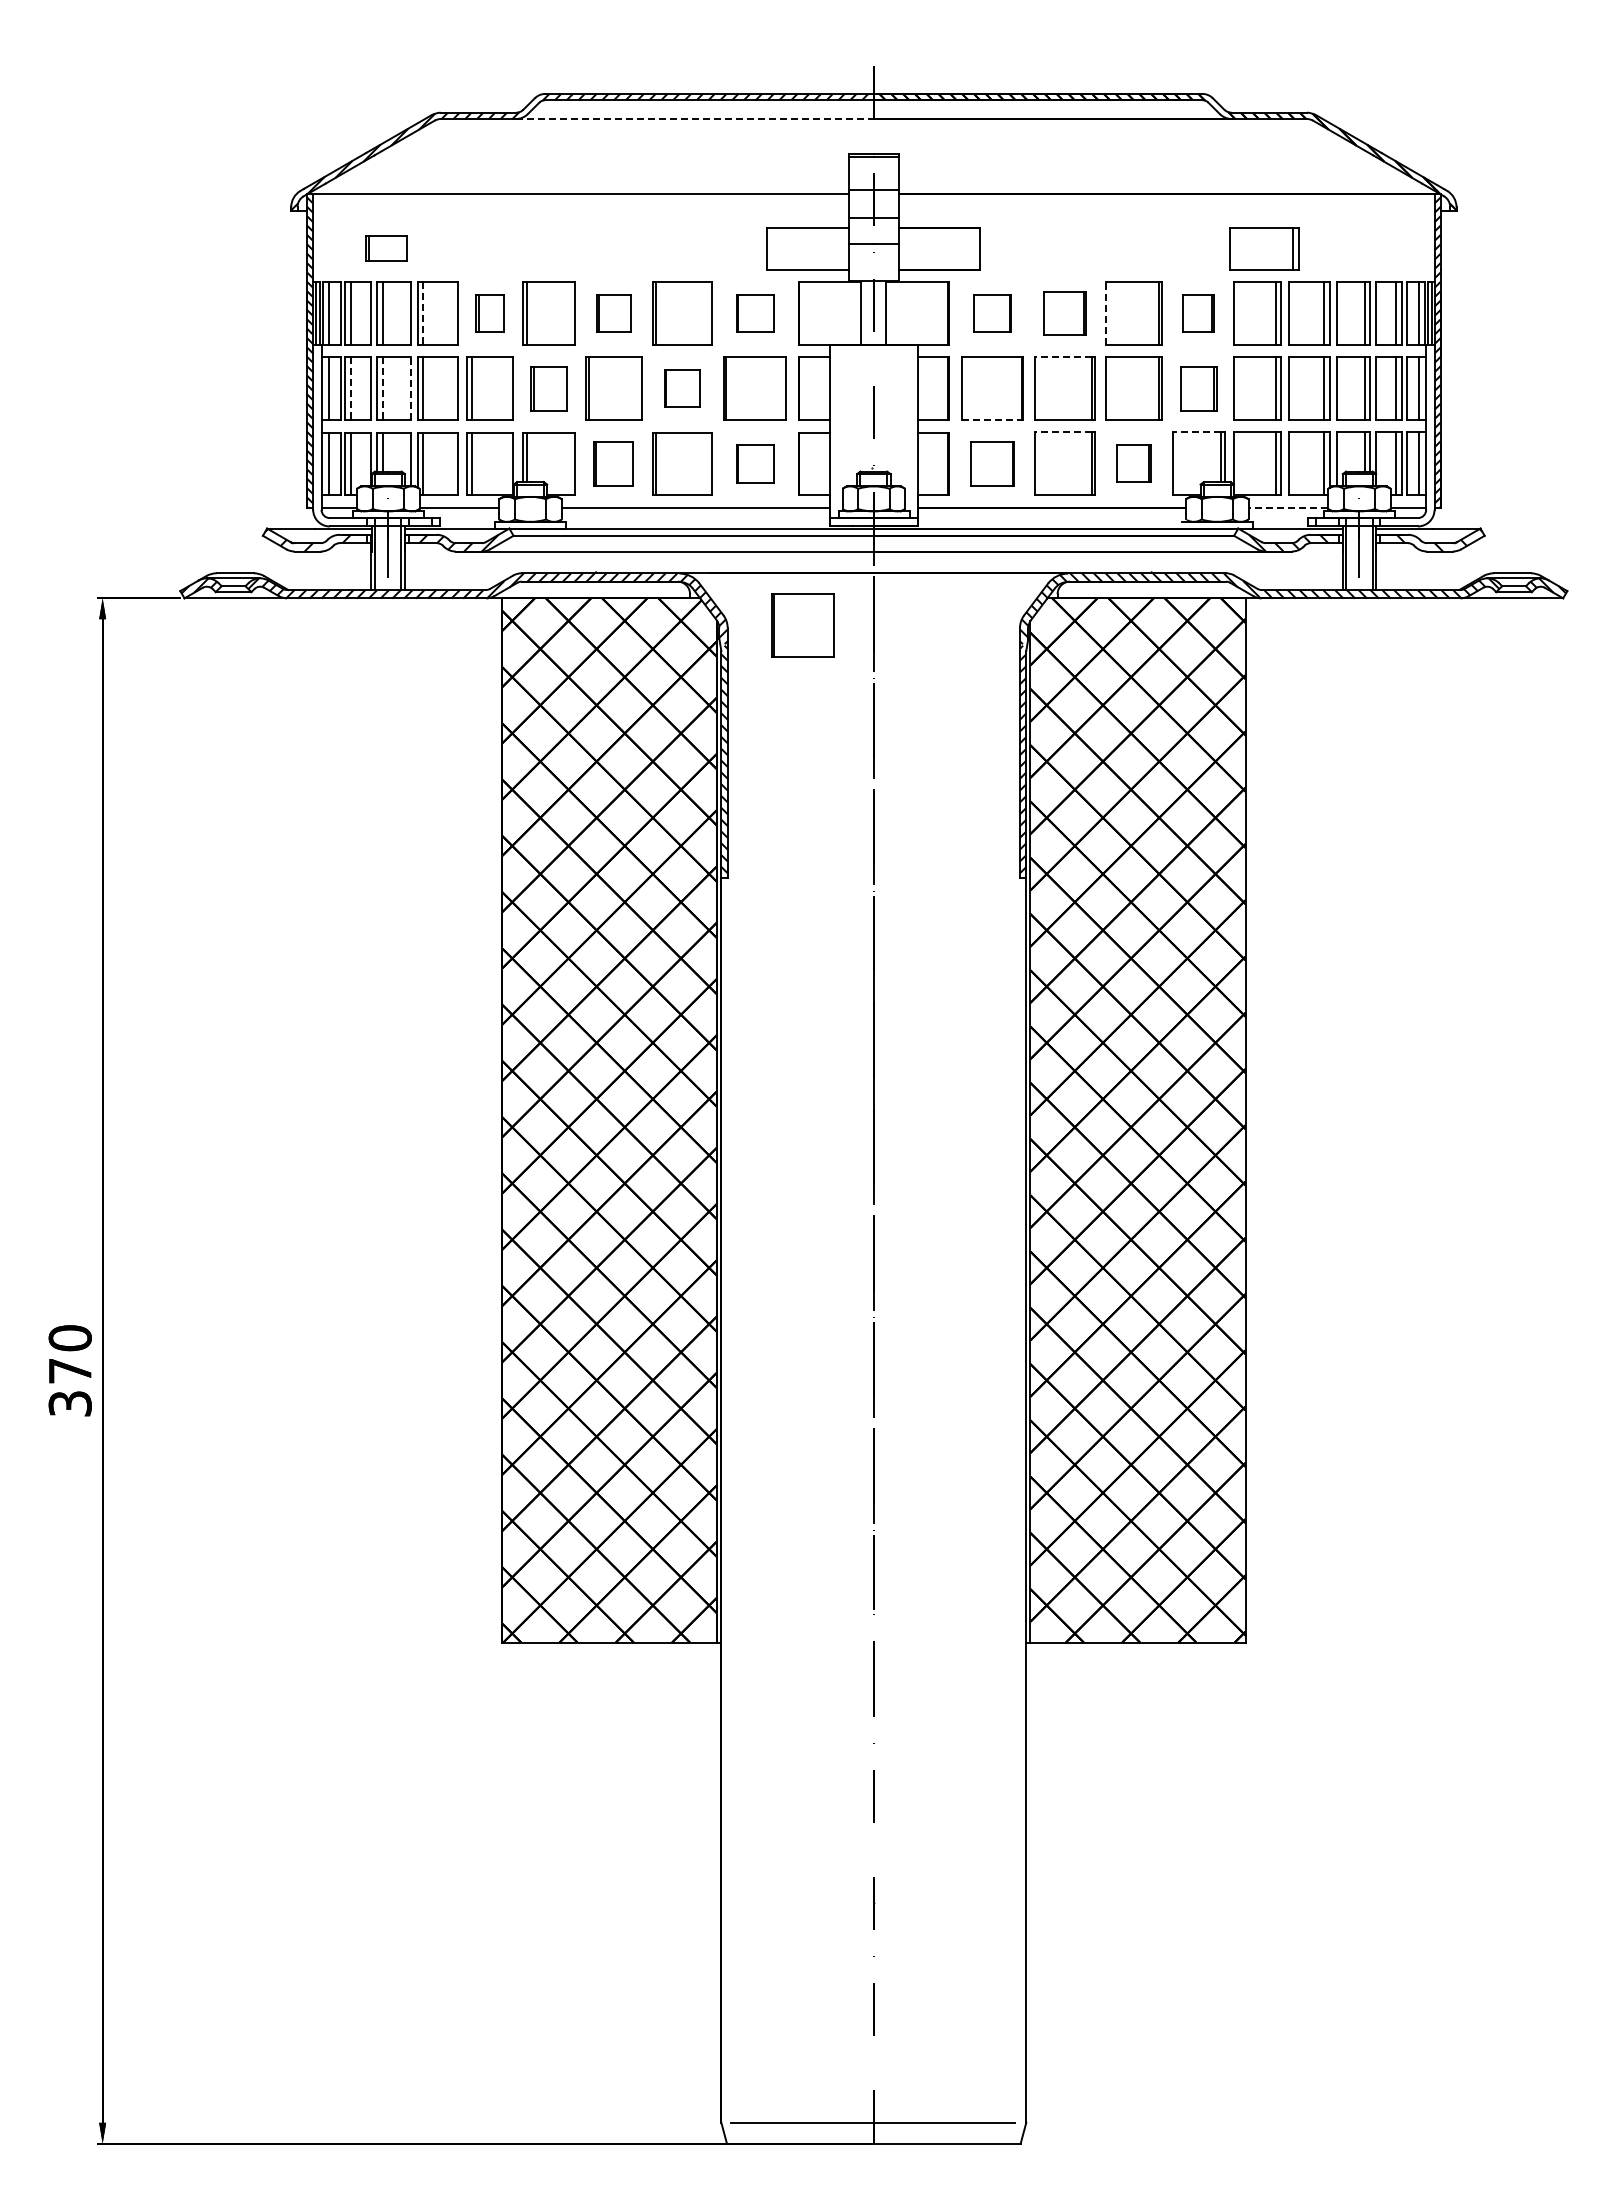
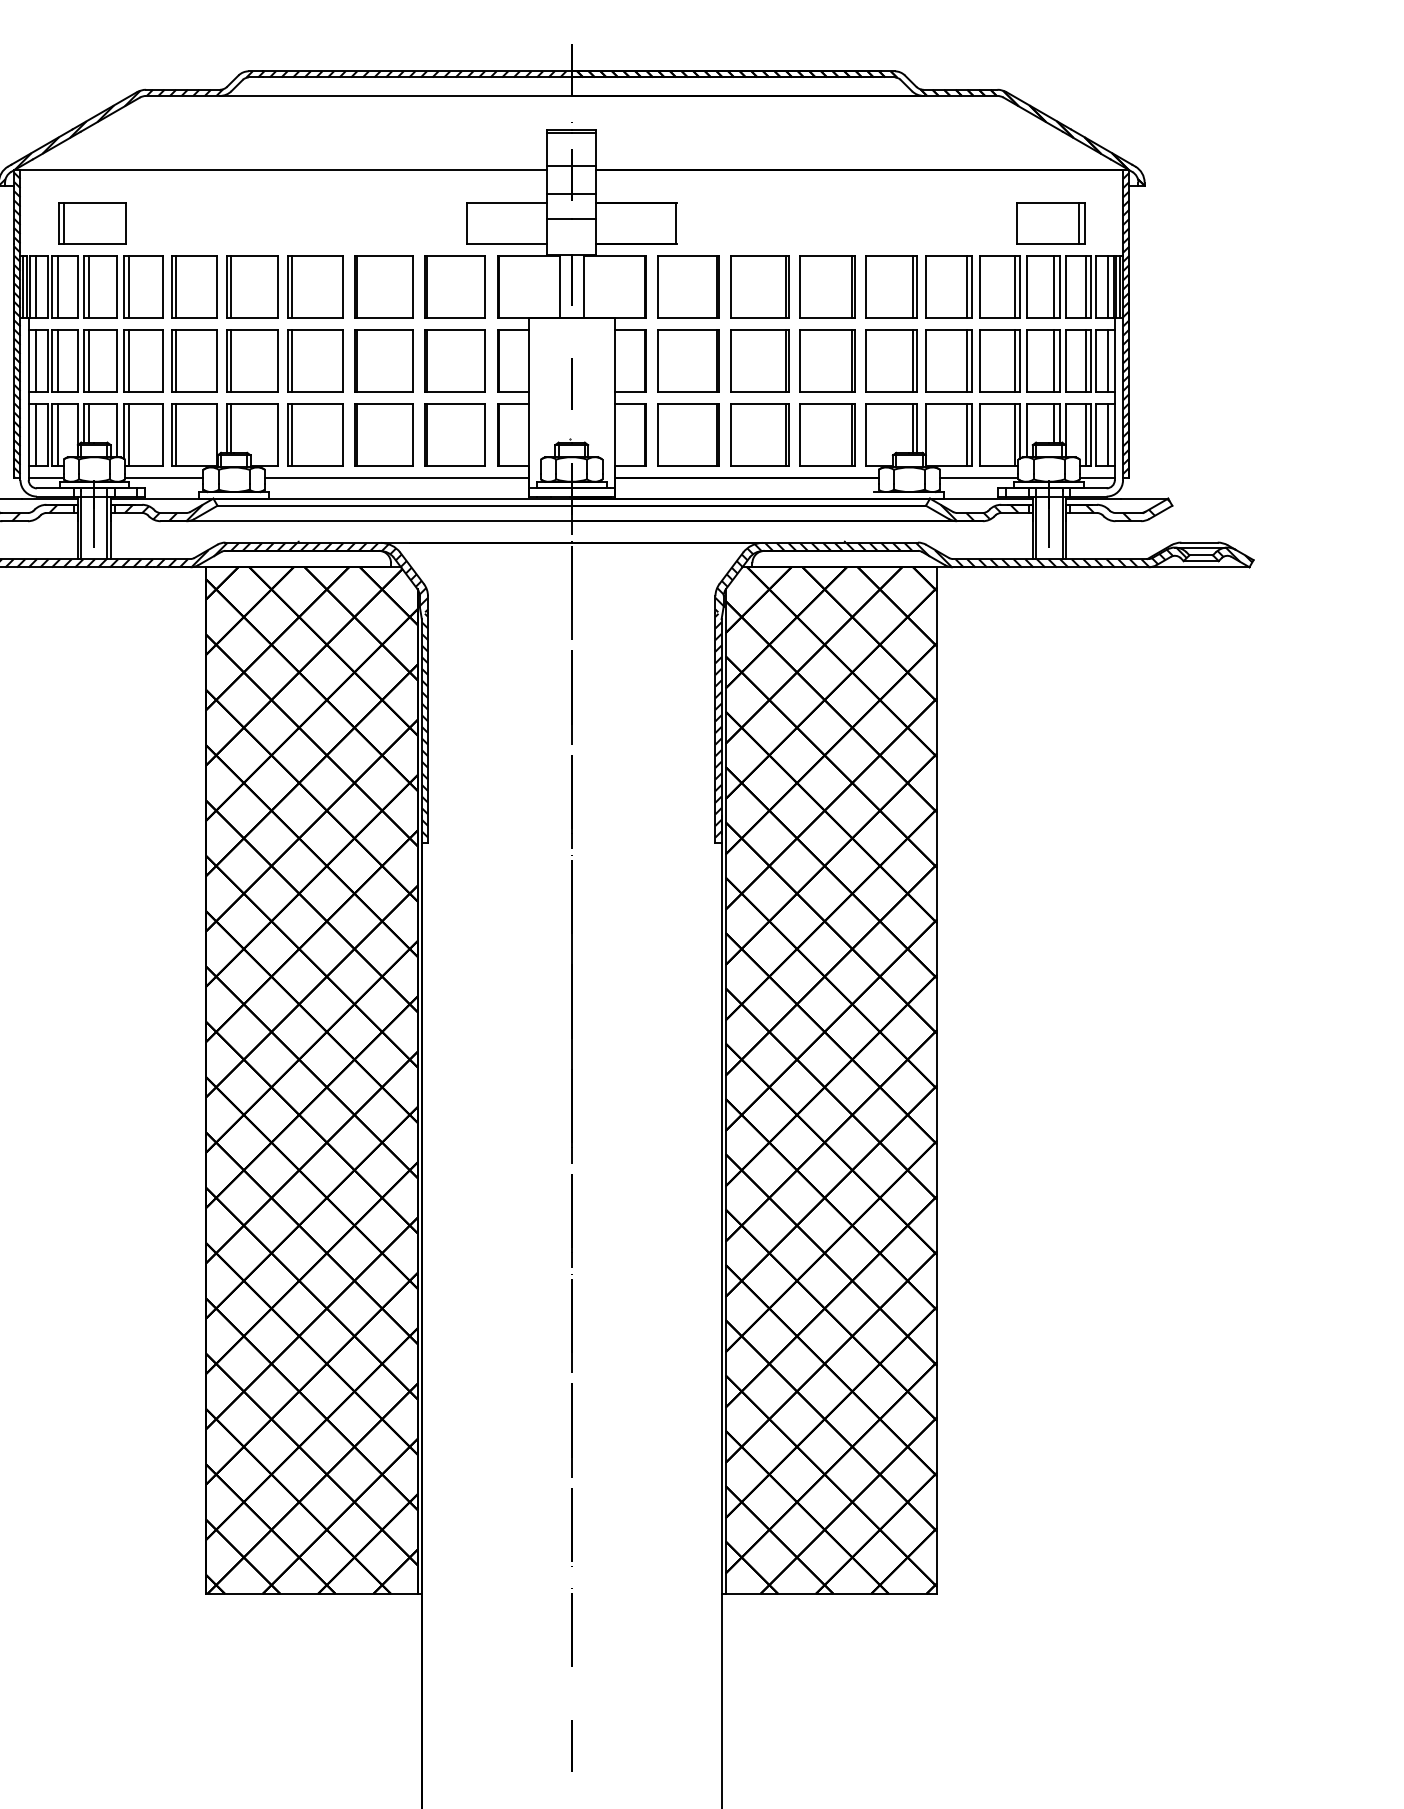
line: (694, 119) -> (395, 96), dashed -> solid
part: (386, 248) -> (92, 223), size x1.67
part: (1264, 248) -> (1051, 223), moved
line: (1106, 312) -> (800, 286), dashed -> solid
line: (423, 313) -> (128, 287), dashed -> solid
part: (489, 313) -> (193, 287), size x1.67
part: (613, 313) -> (315, 287), size x1.67
part: (754, 313) -> (454, 287), size x1.67
part: (992, 313) -> (688, 287), size x1.67
part: (1064, 313) -> (759, 287), size x1.43
part: (1198, 313) -> (890, 287), size x1.67
line: (1063, 357) -> (758, 330), dashed -> solid
line: (410, 388) -> (116, 360), dashed -> solid
part: (548, 388) -> (251, 360), size x1.43
part: (682, 388) -> (383, 360), size x1.67
part: (1198, 388) -> (890, 360), size x1.43
line: (351, 389) -> (58, 361), dashed -> solid
line: (382, 389) -> (88, 361), dashed -> solid
line: (991, 419) -> (687, 391), dashed -> solid
line: (1063, 432) -> (758, 404), dashed -> solid
line: (1196, 432) -> (888, 404), dashed -> solid
part: (613, 463) -> (315, 434), size x1.43
part: (754, 463) -> (454, 434), size x1.67
part: (992, 463) -> (688, 434), size x1.43
part: (1133, 463) -> (827, 434), size x1.67
line: (1288, 507) -> (979, 477), dashed -> solid
part: (802, 625) -> (501, 593), removed

